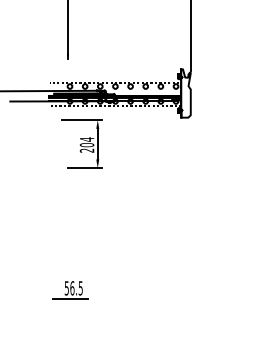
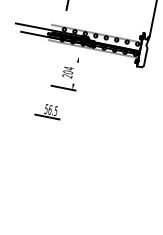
line: (81, 120) -> (67, 54), removed
line: (97, 143) -> (75, 72), removed
part: (70, 290) -> (48, 111), moved

